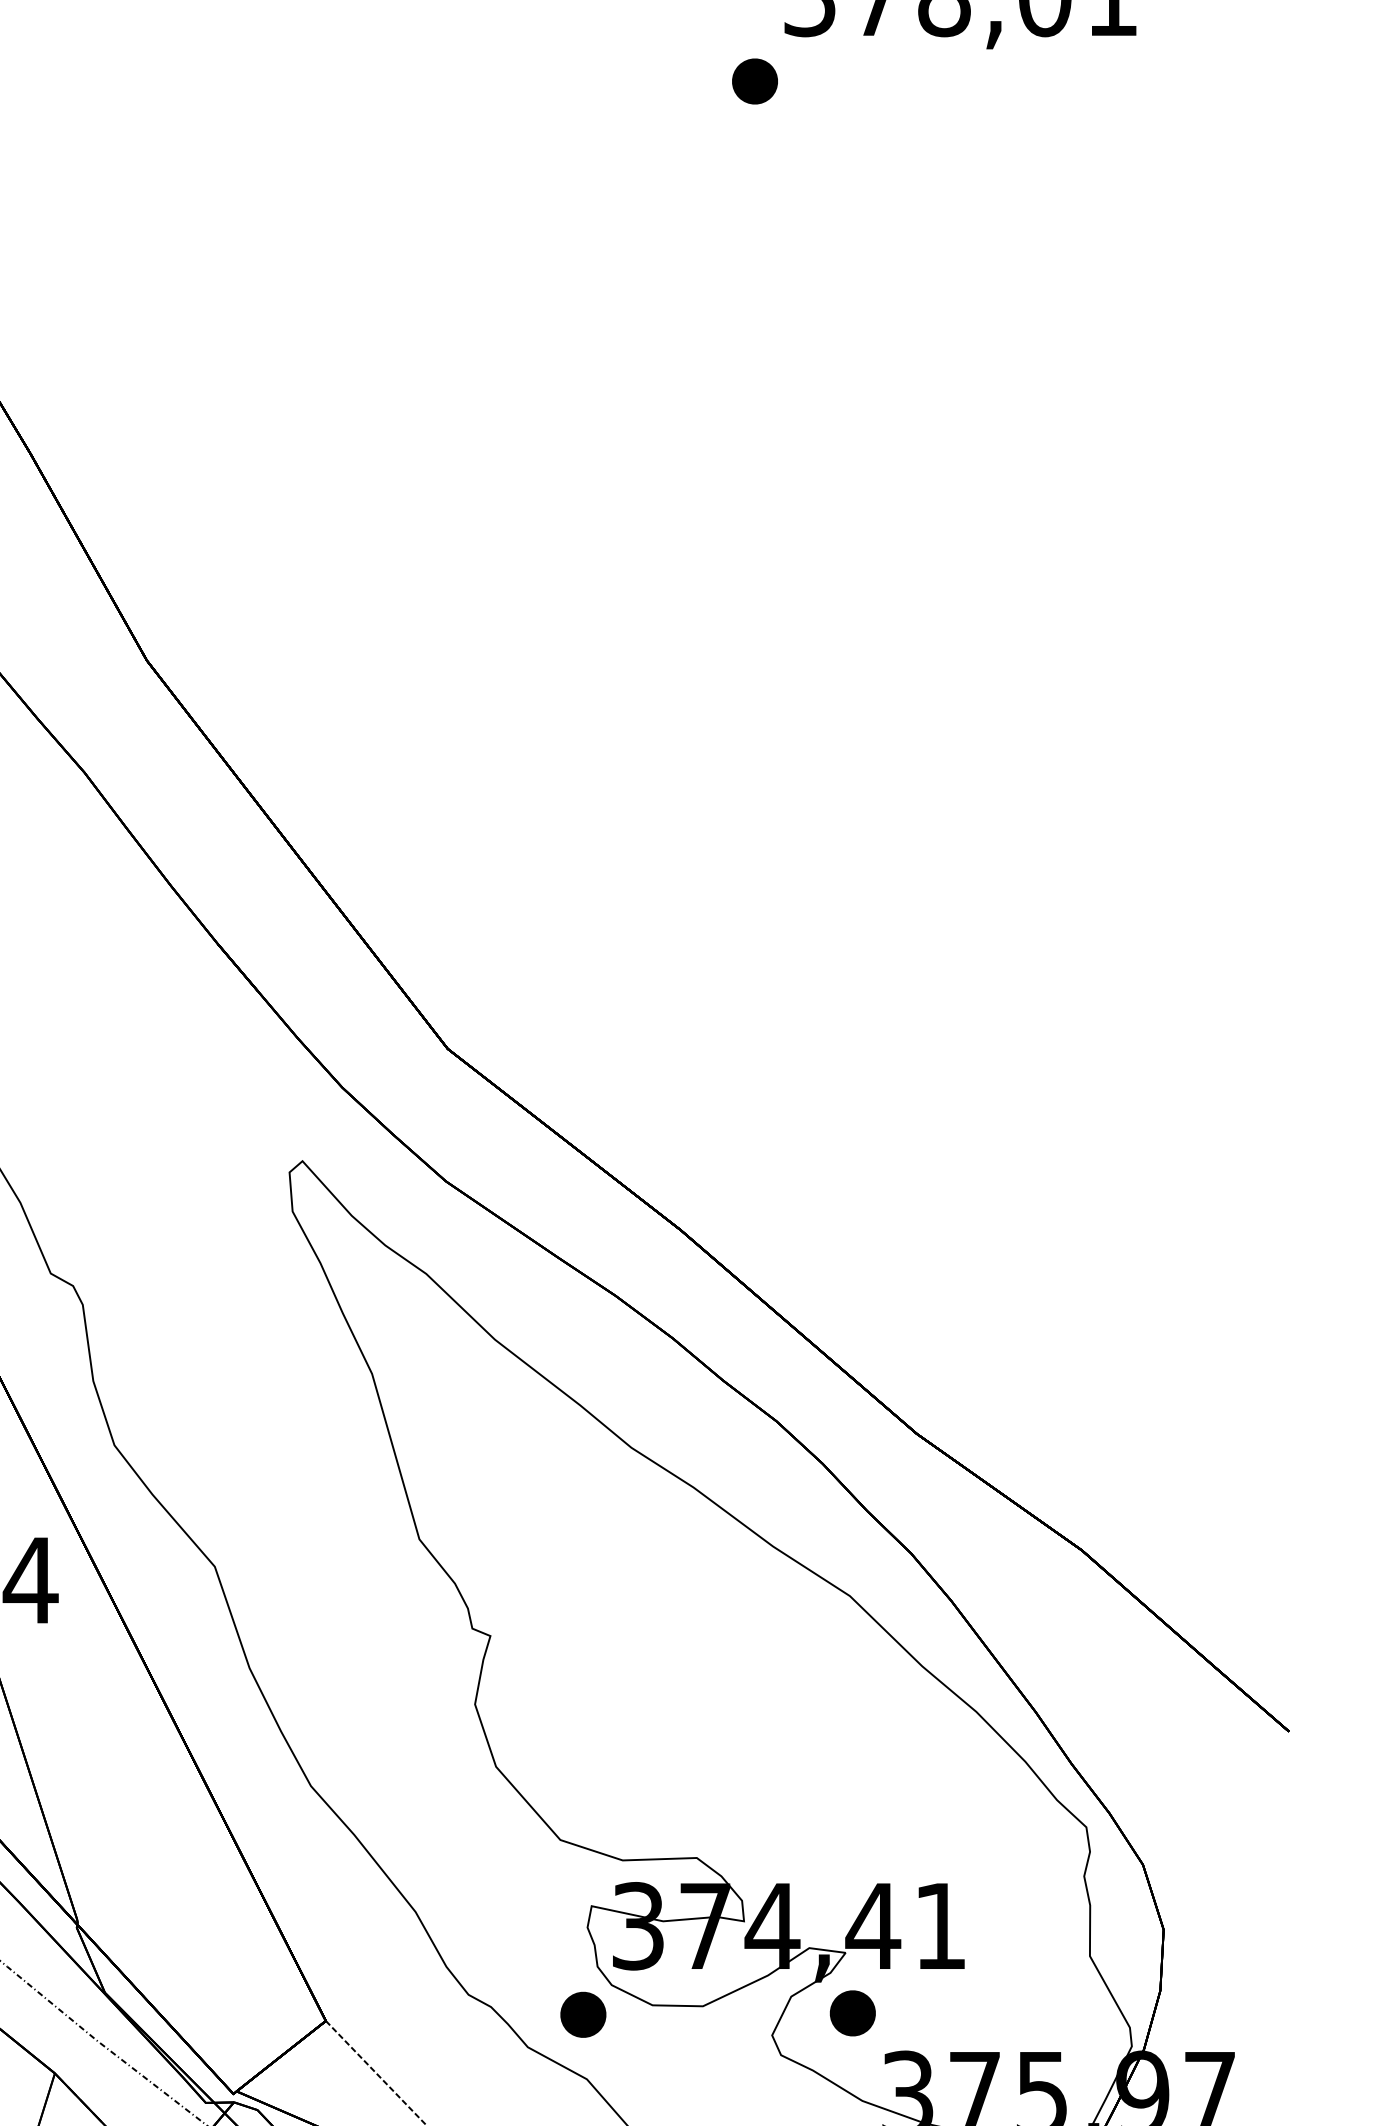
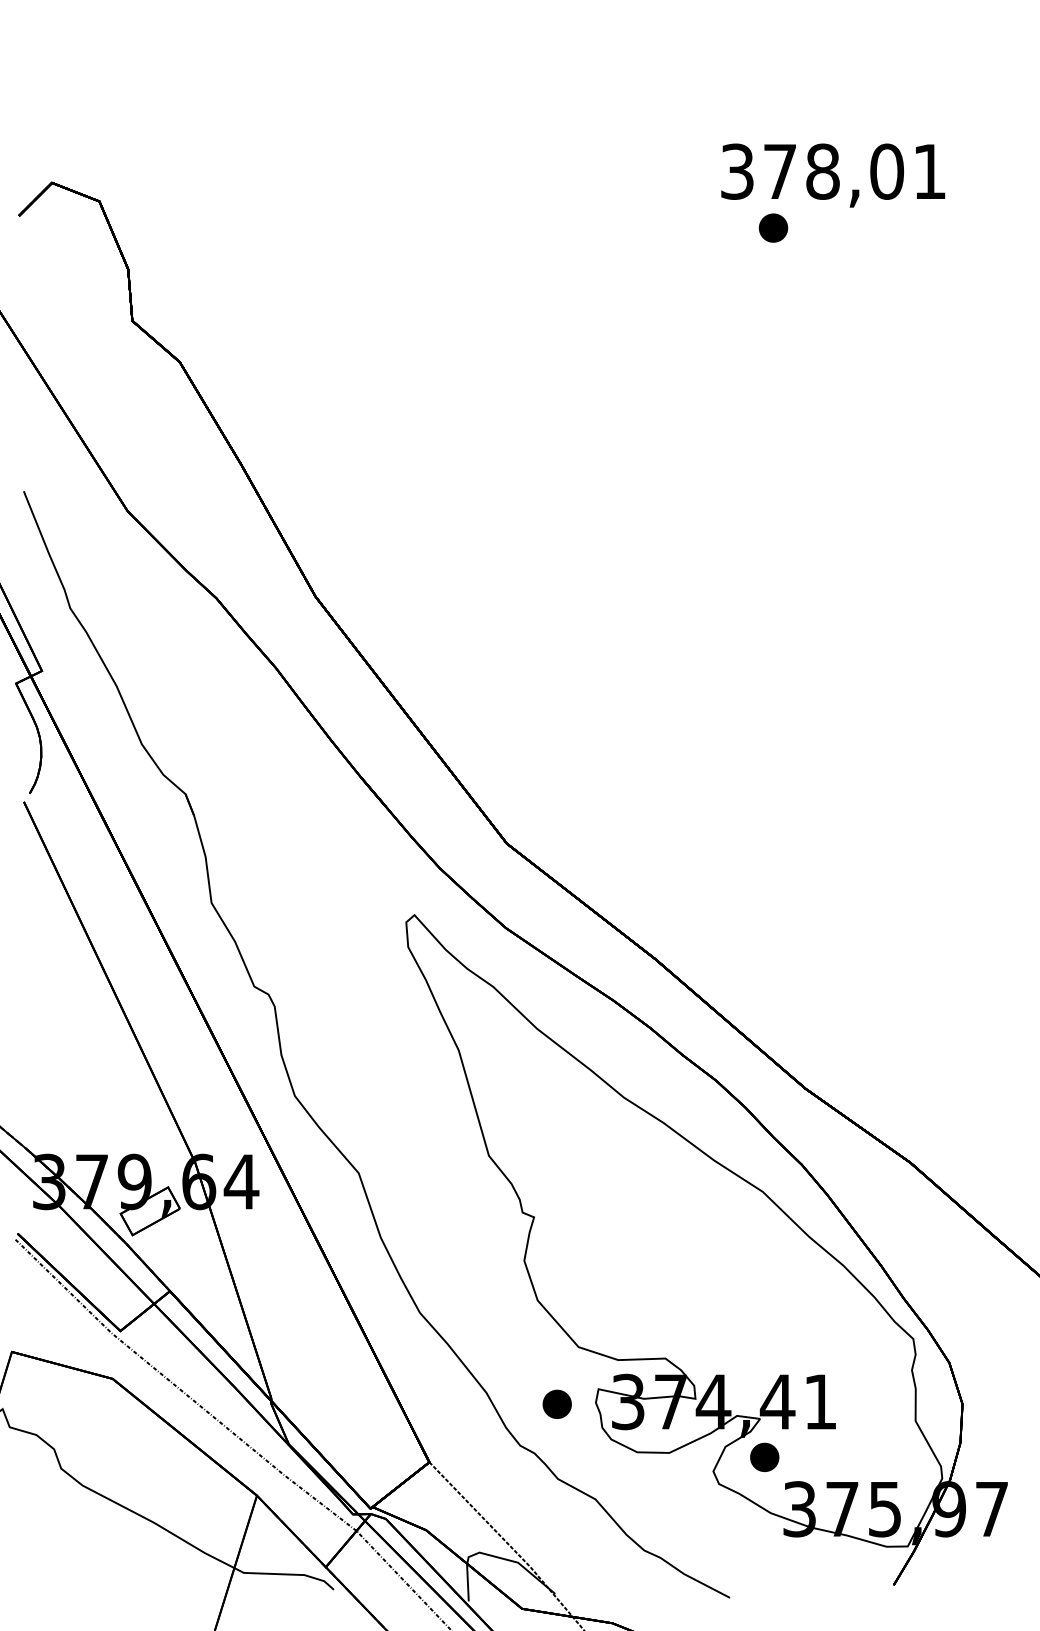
part: (755, 80) -> (773, 227), moved
part: (582, 2013) -> (556, 1403), moved

